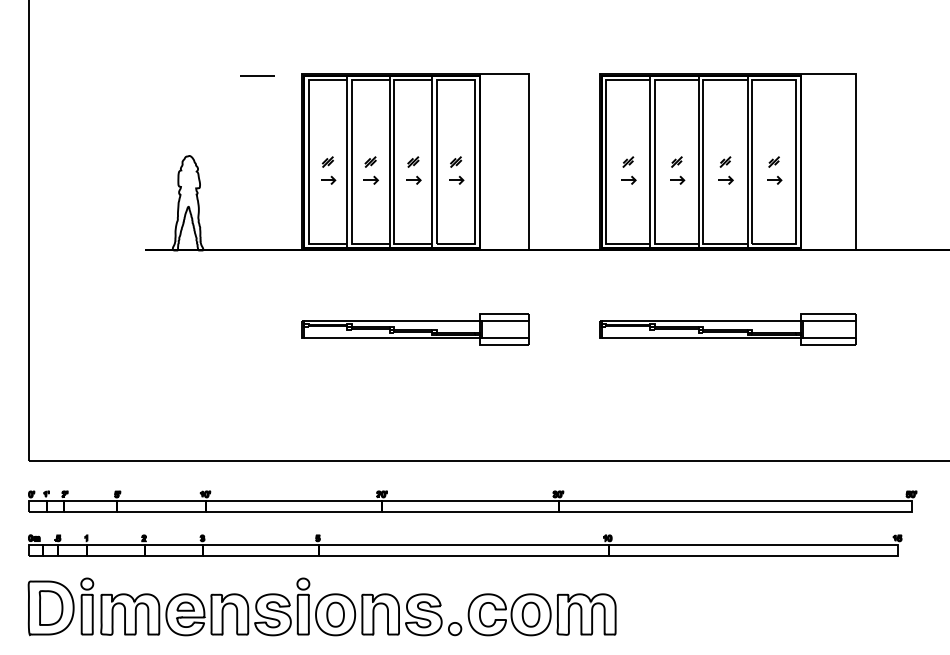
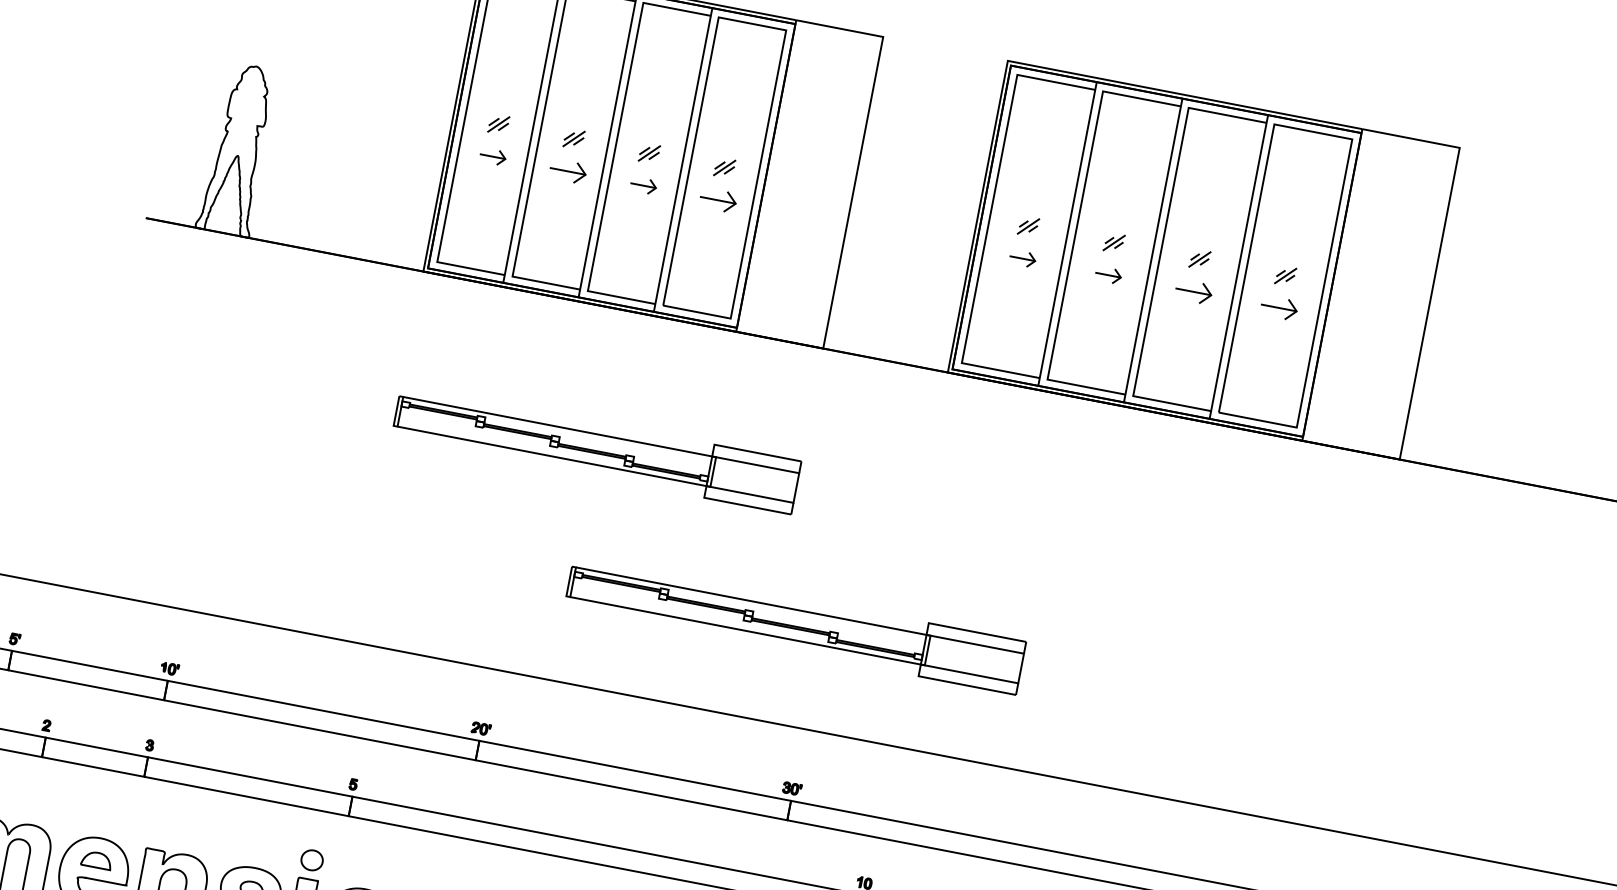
part: (370, 179) -> (567, 169), size x1.4
part: (456, 179) -> (719, 198), size x1.4
part: (725, 179) -> (1193, 290), size x1.4
part: (774, 180) -> (1280, 308), size x1.4
part: (727, 329) -> (794, 624), moved

